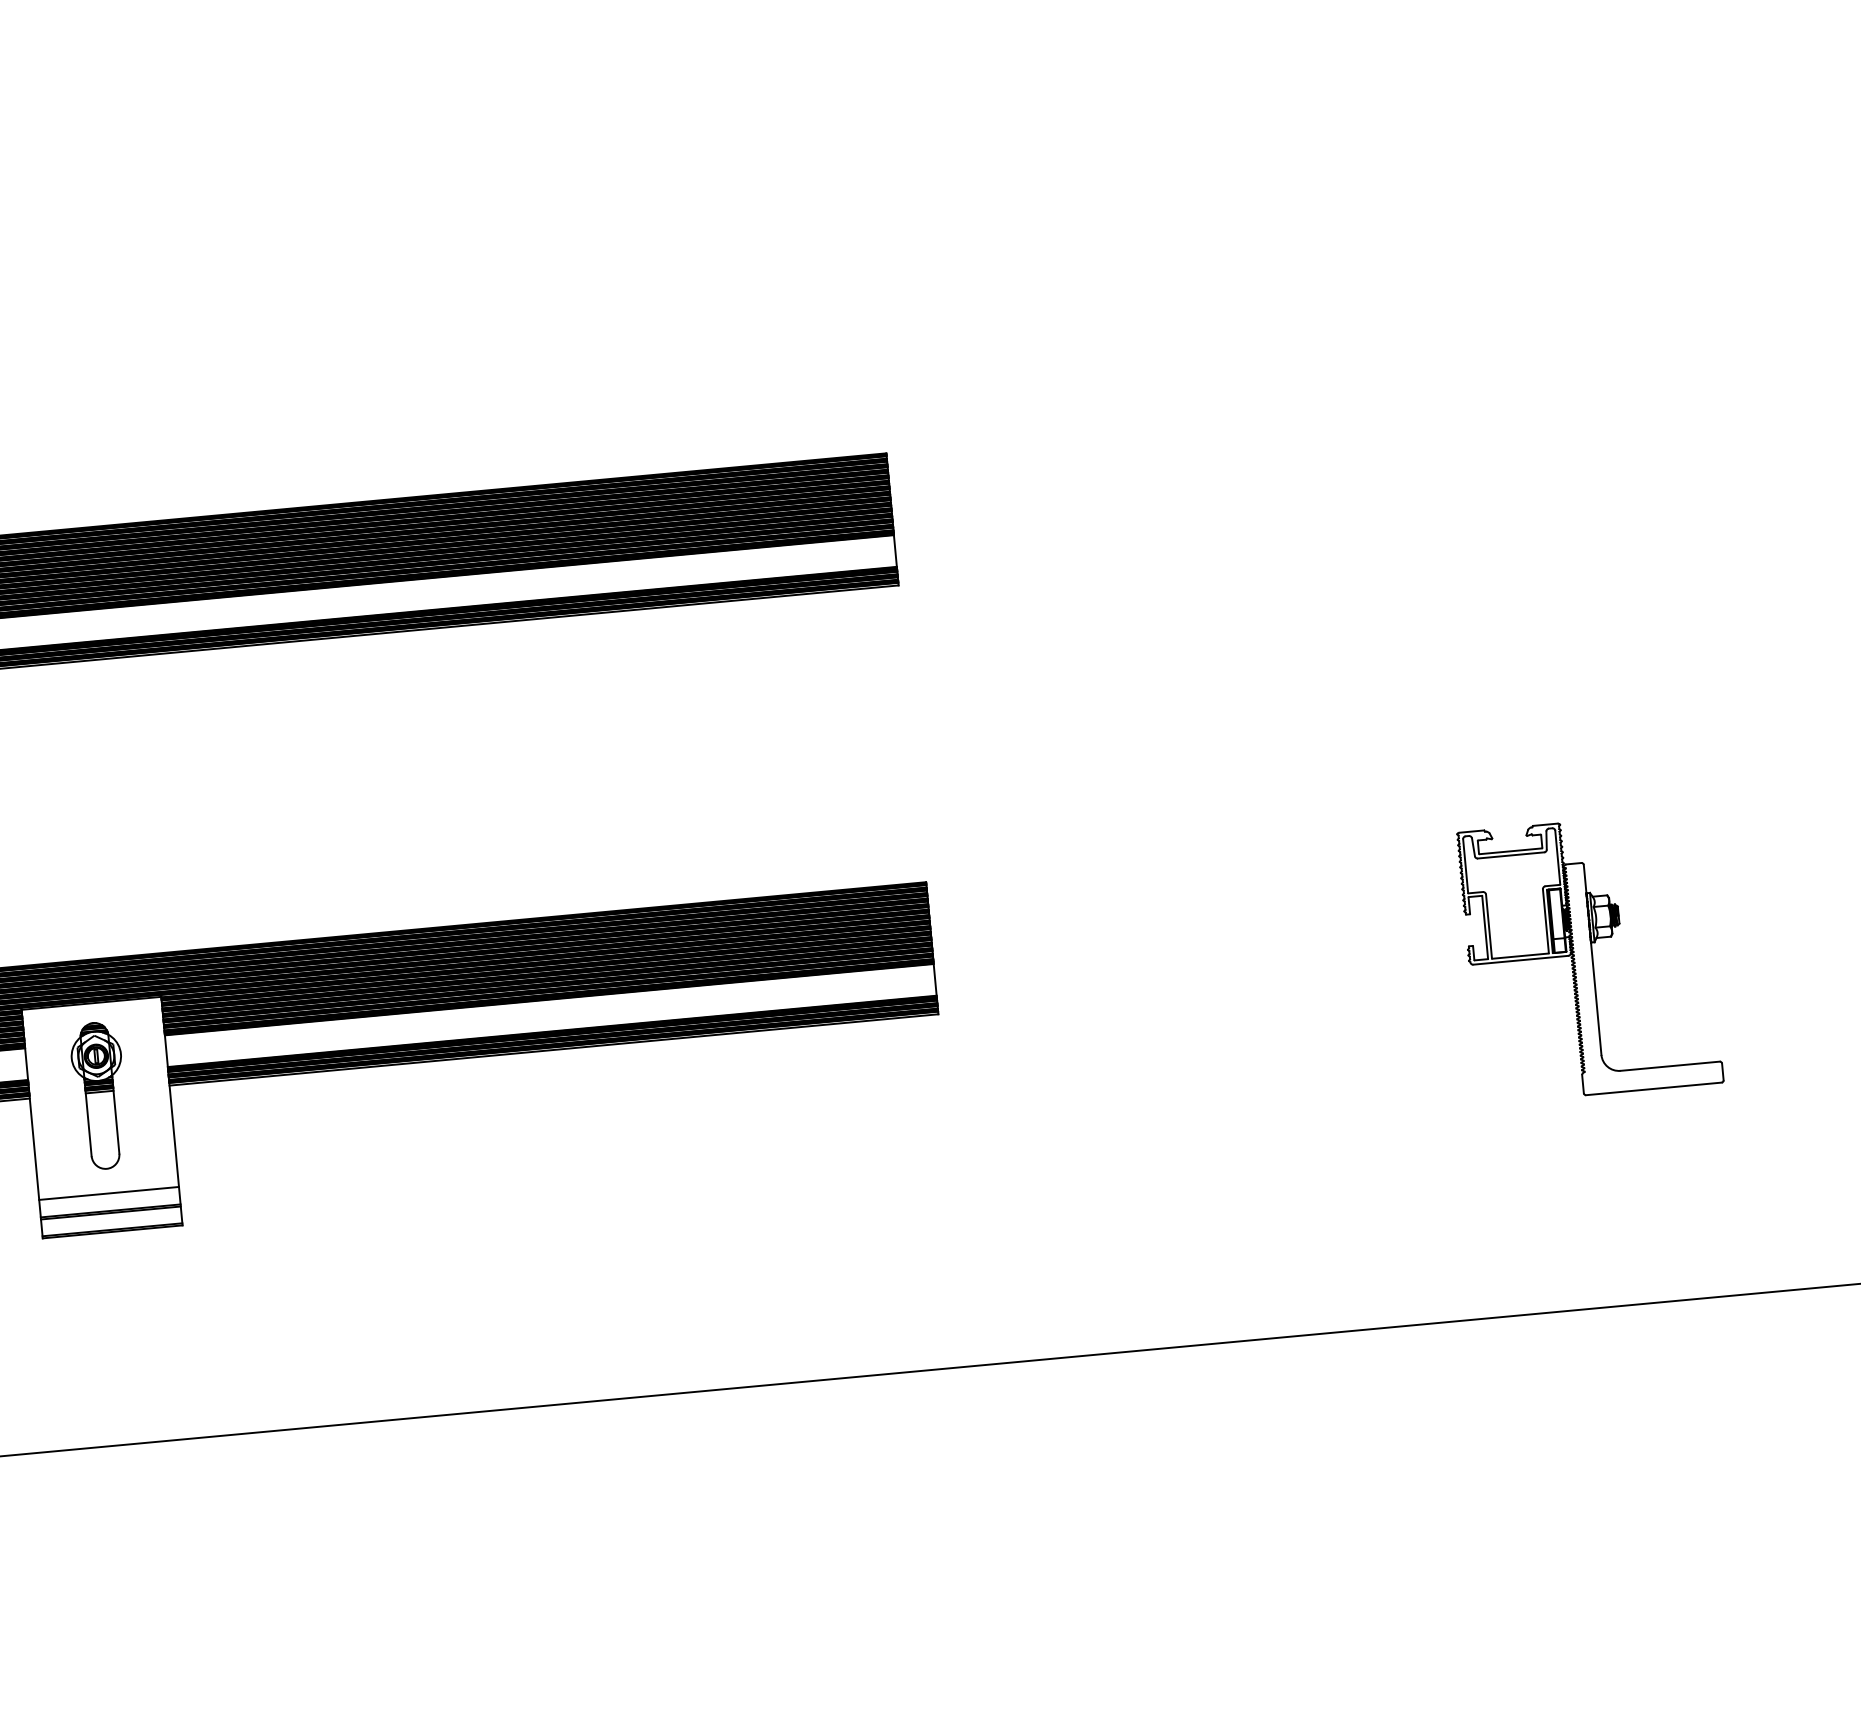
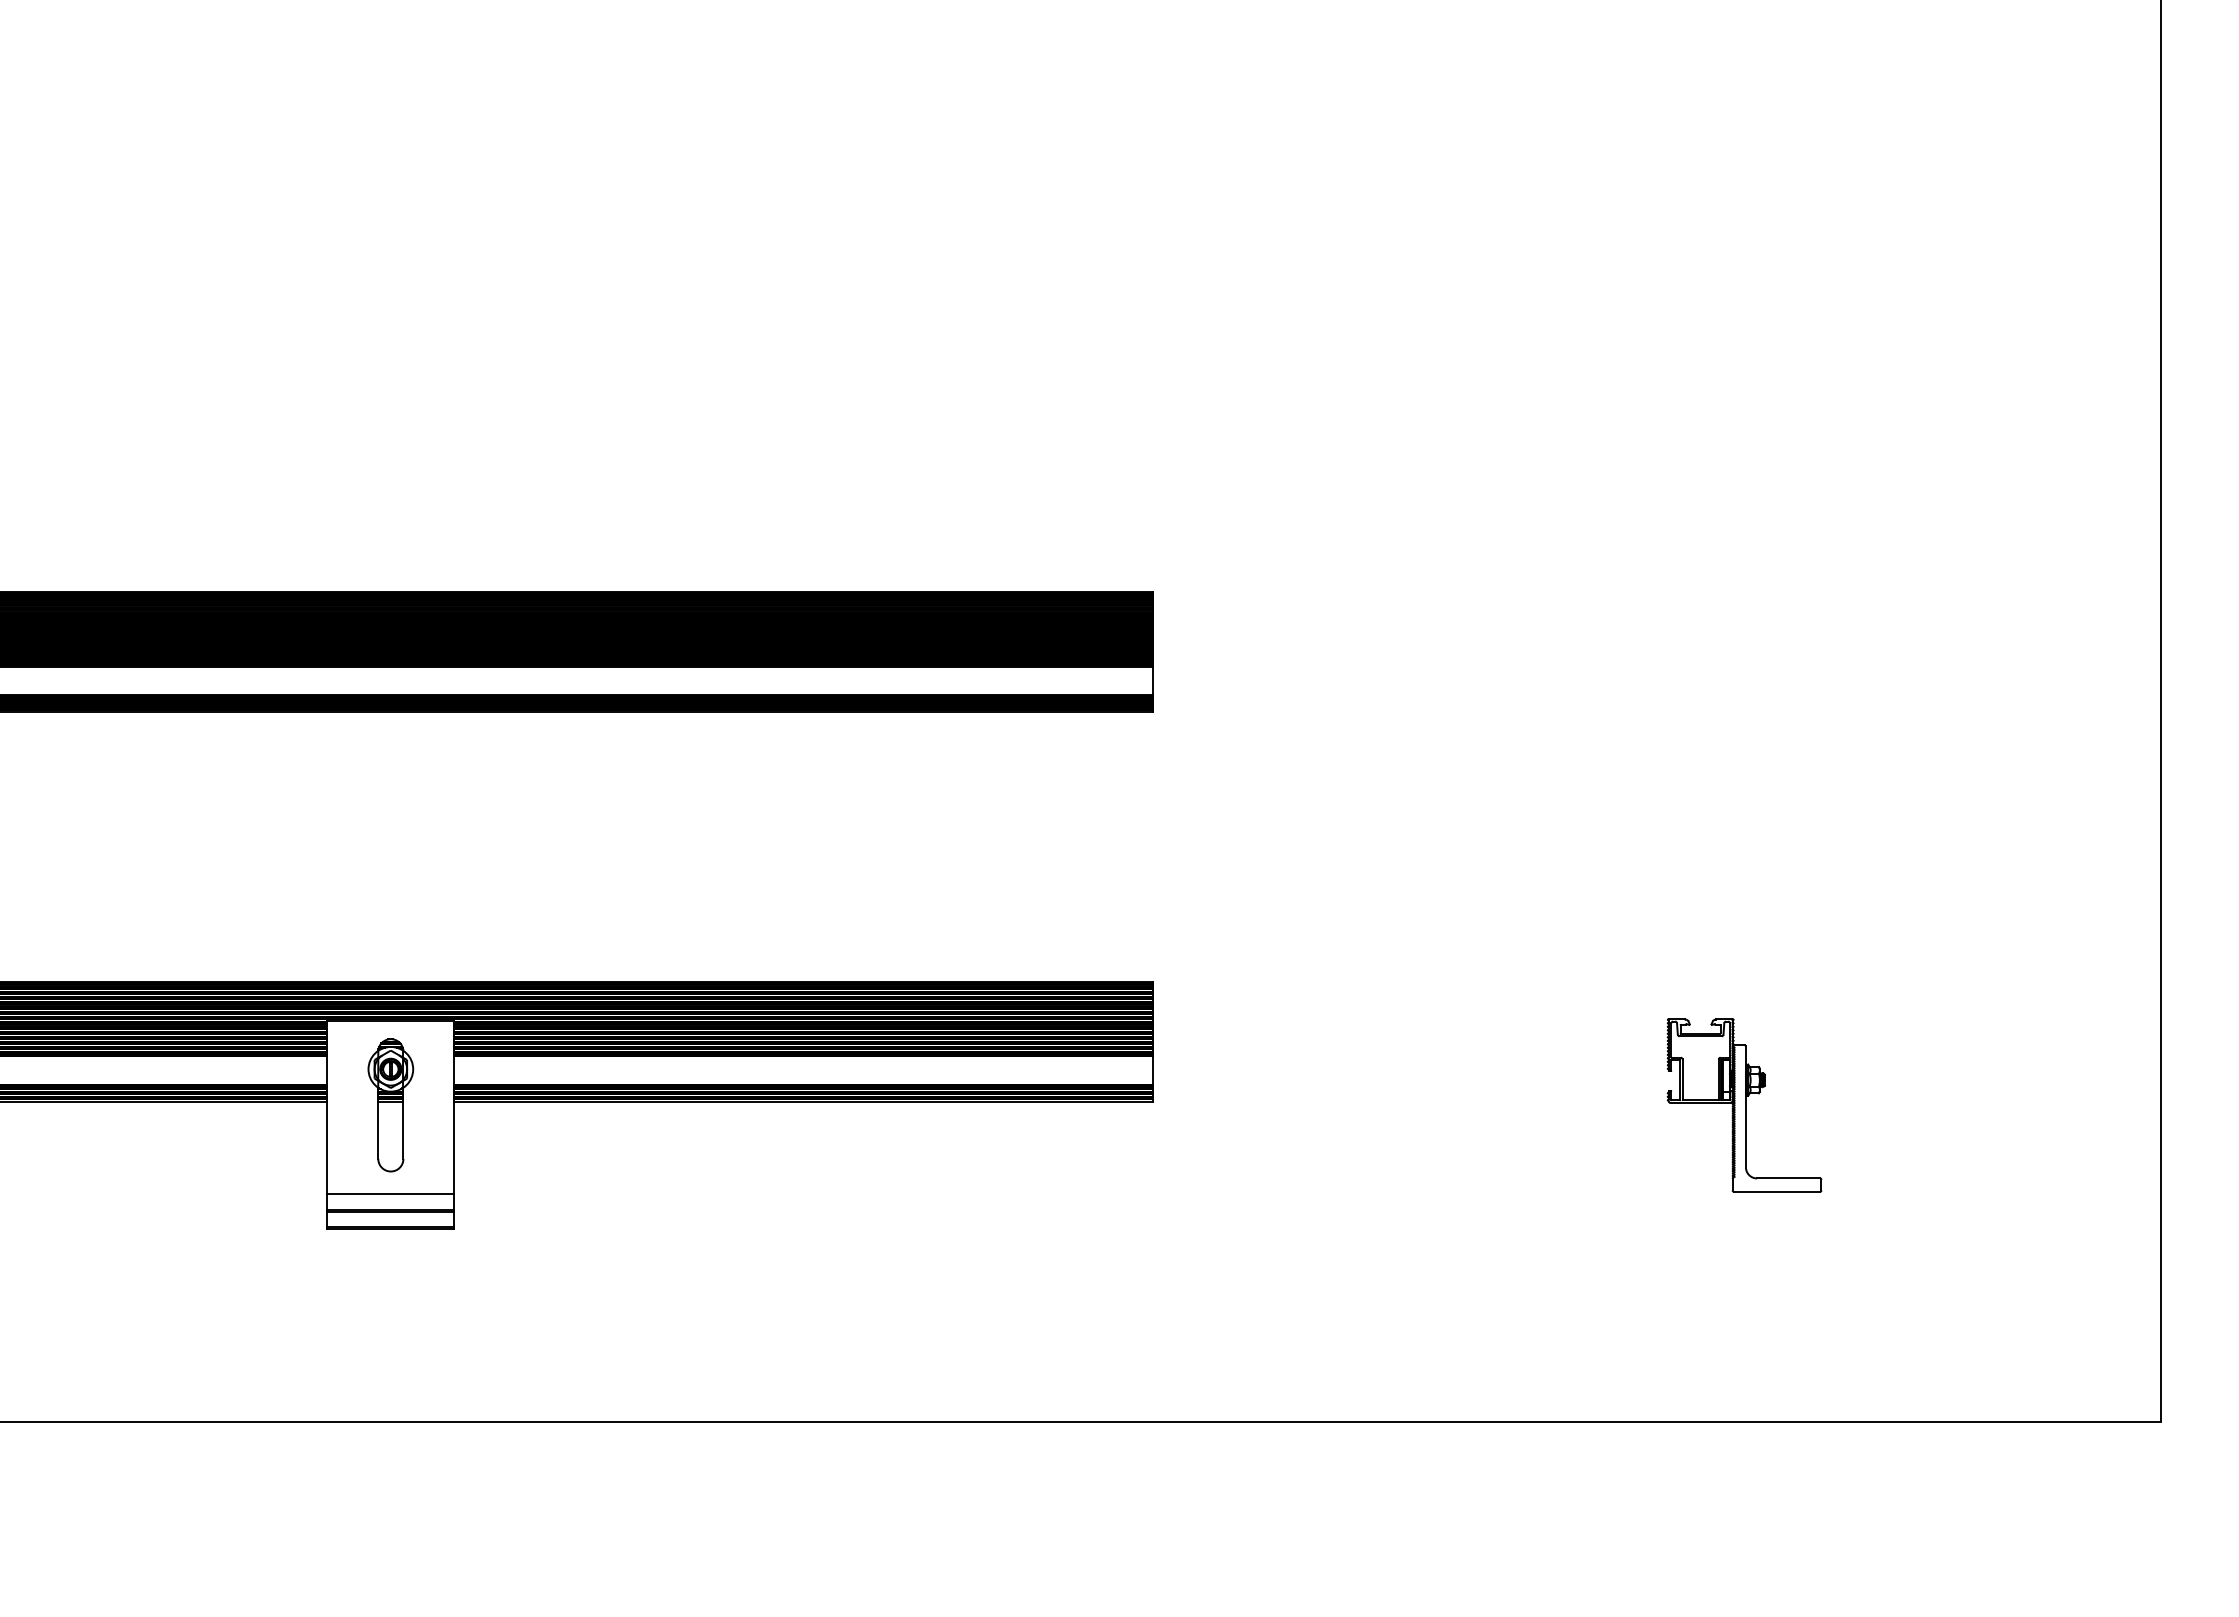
part: (1590, 957) -> (1744, 1105), size x0.7

